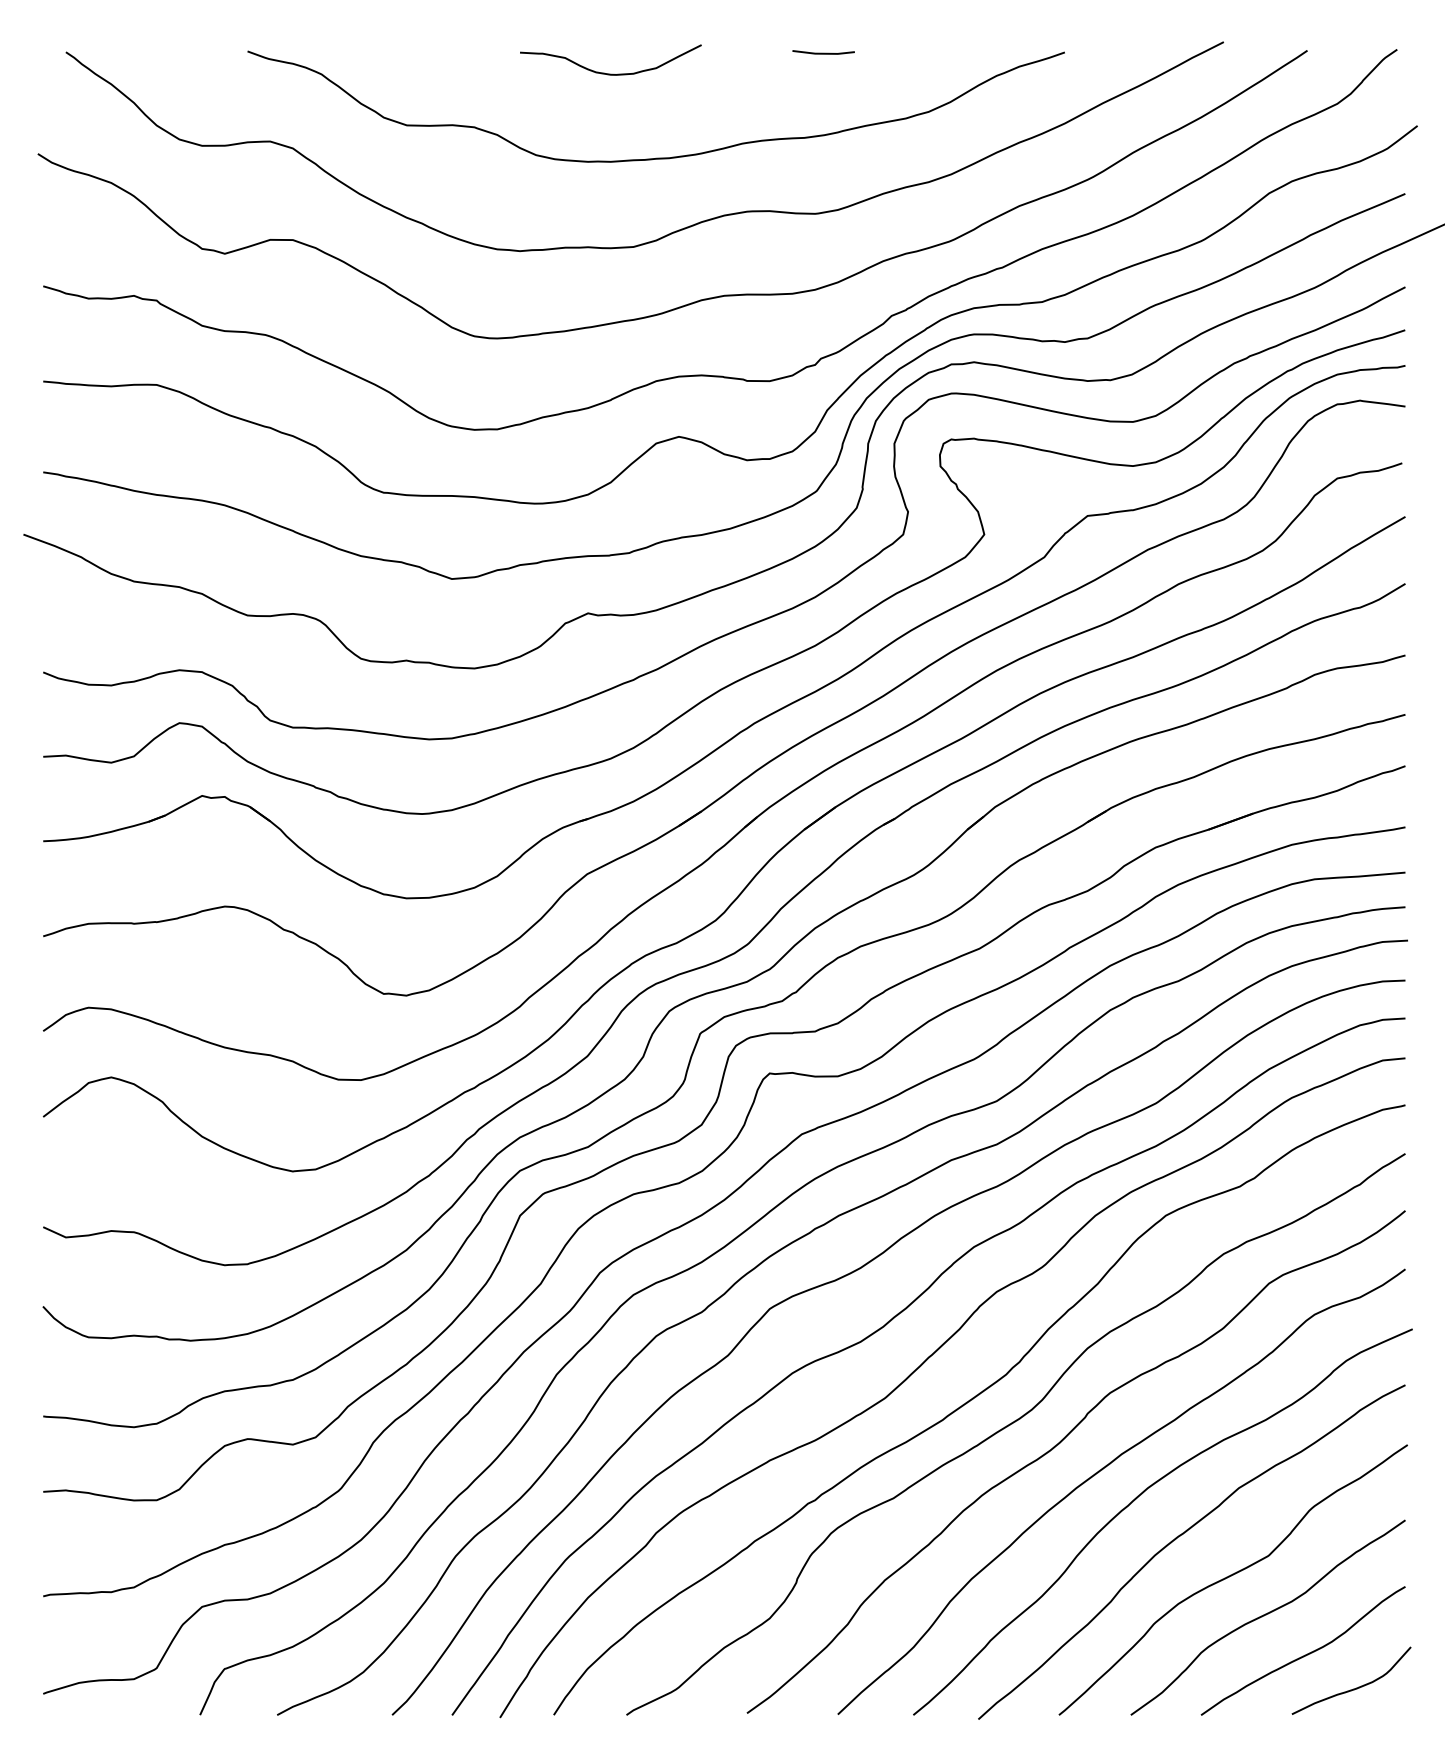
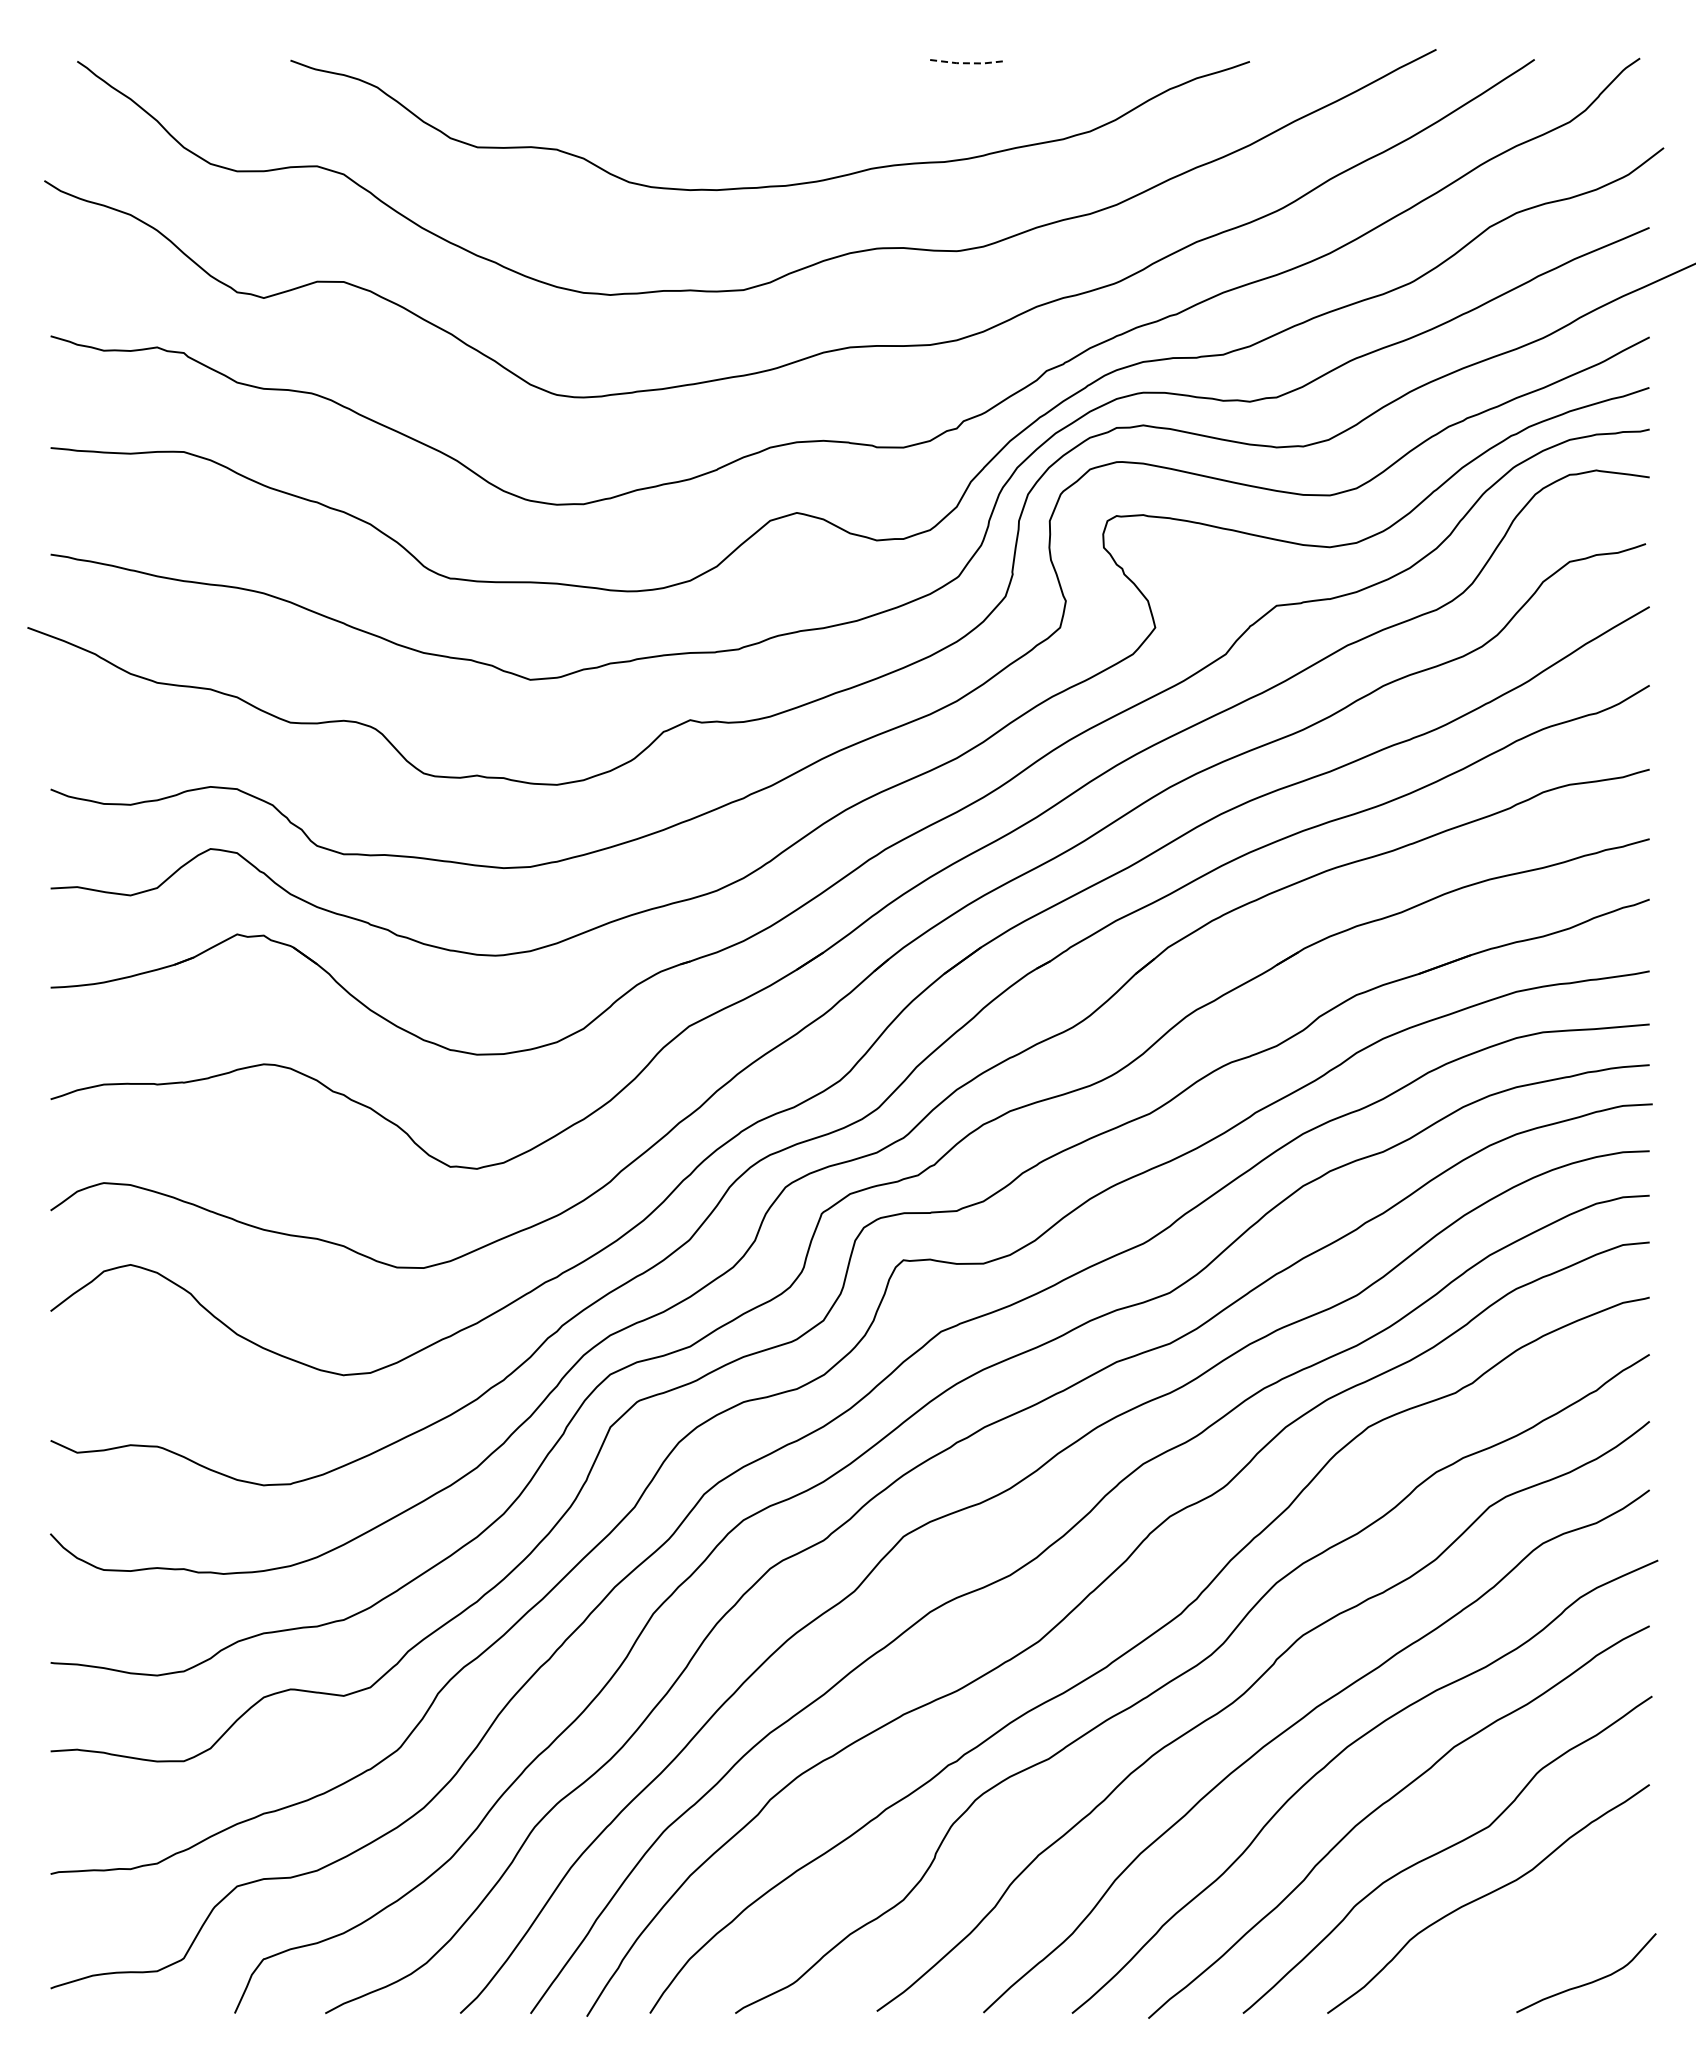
line: (824, 53) -> (967, 63), solid -> dashed
curve: (609, 73) -> (715, 86), removed
curve: (1304, 1654) -> (1531, 1942), removed

